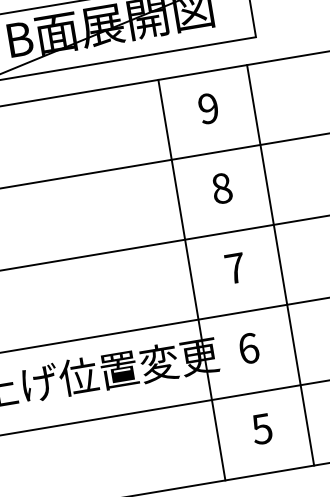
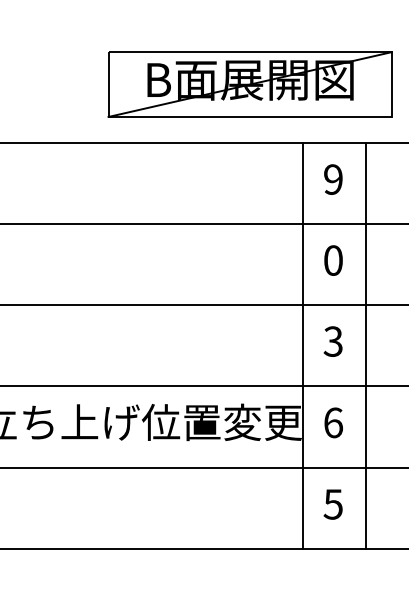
text: (222, 188) -> (333, 260), 8 -> 0
line: (280, 264) -> (365, 345), moved
text: (234, 268) -> (332, 341), 7 -> 3
line: (191, 279) -> (302, 345), moved

